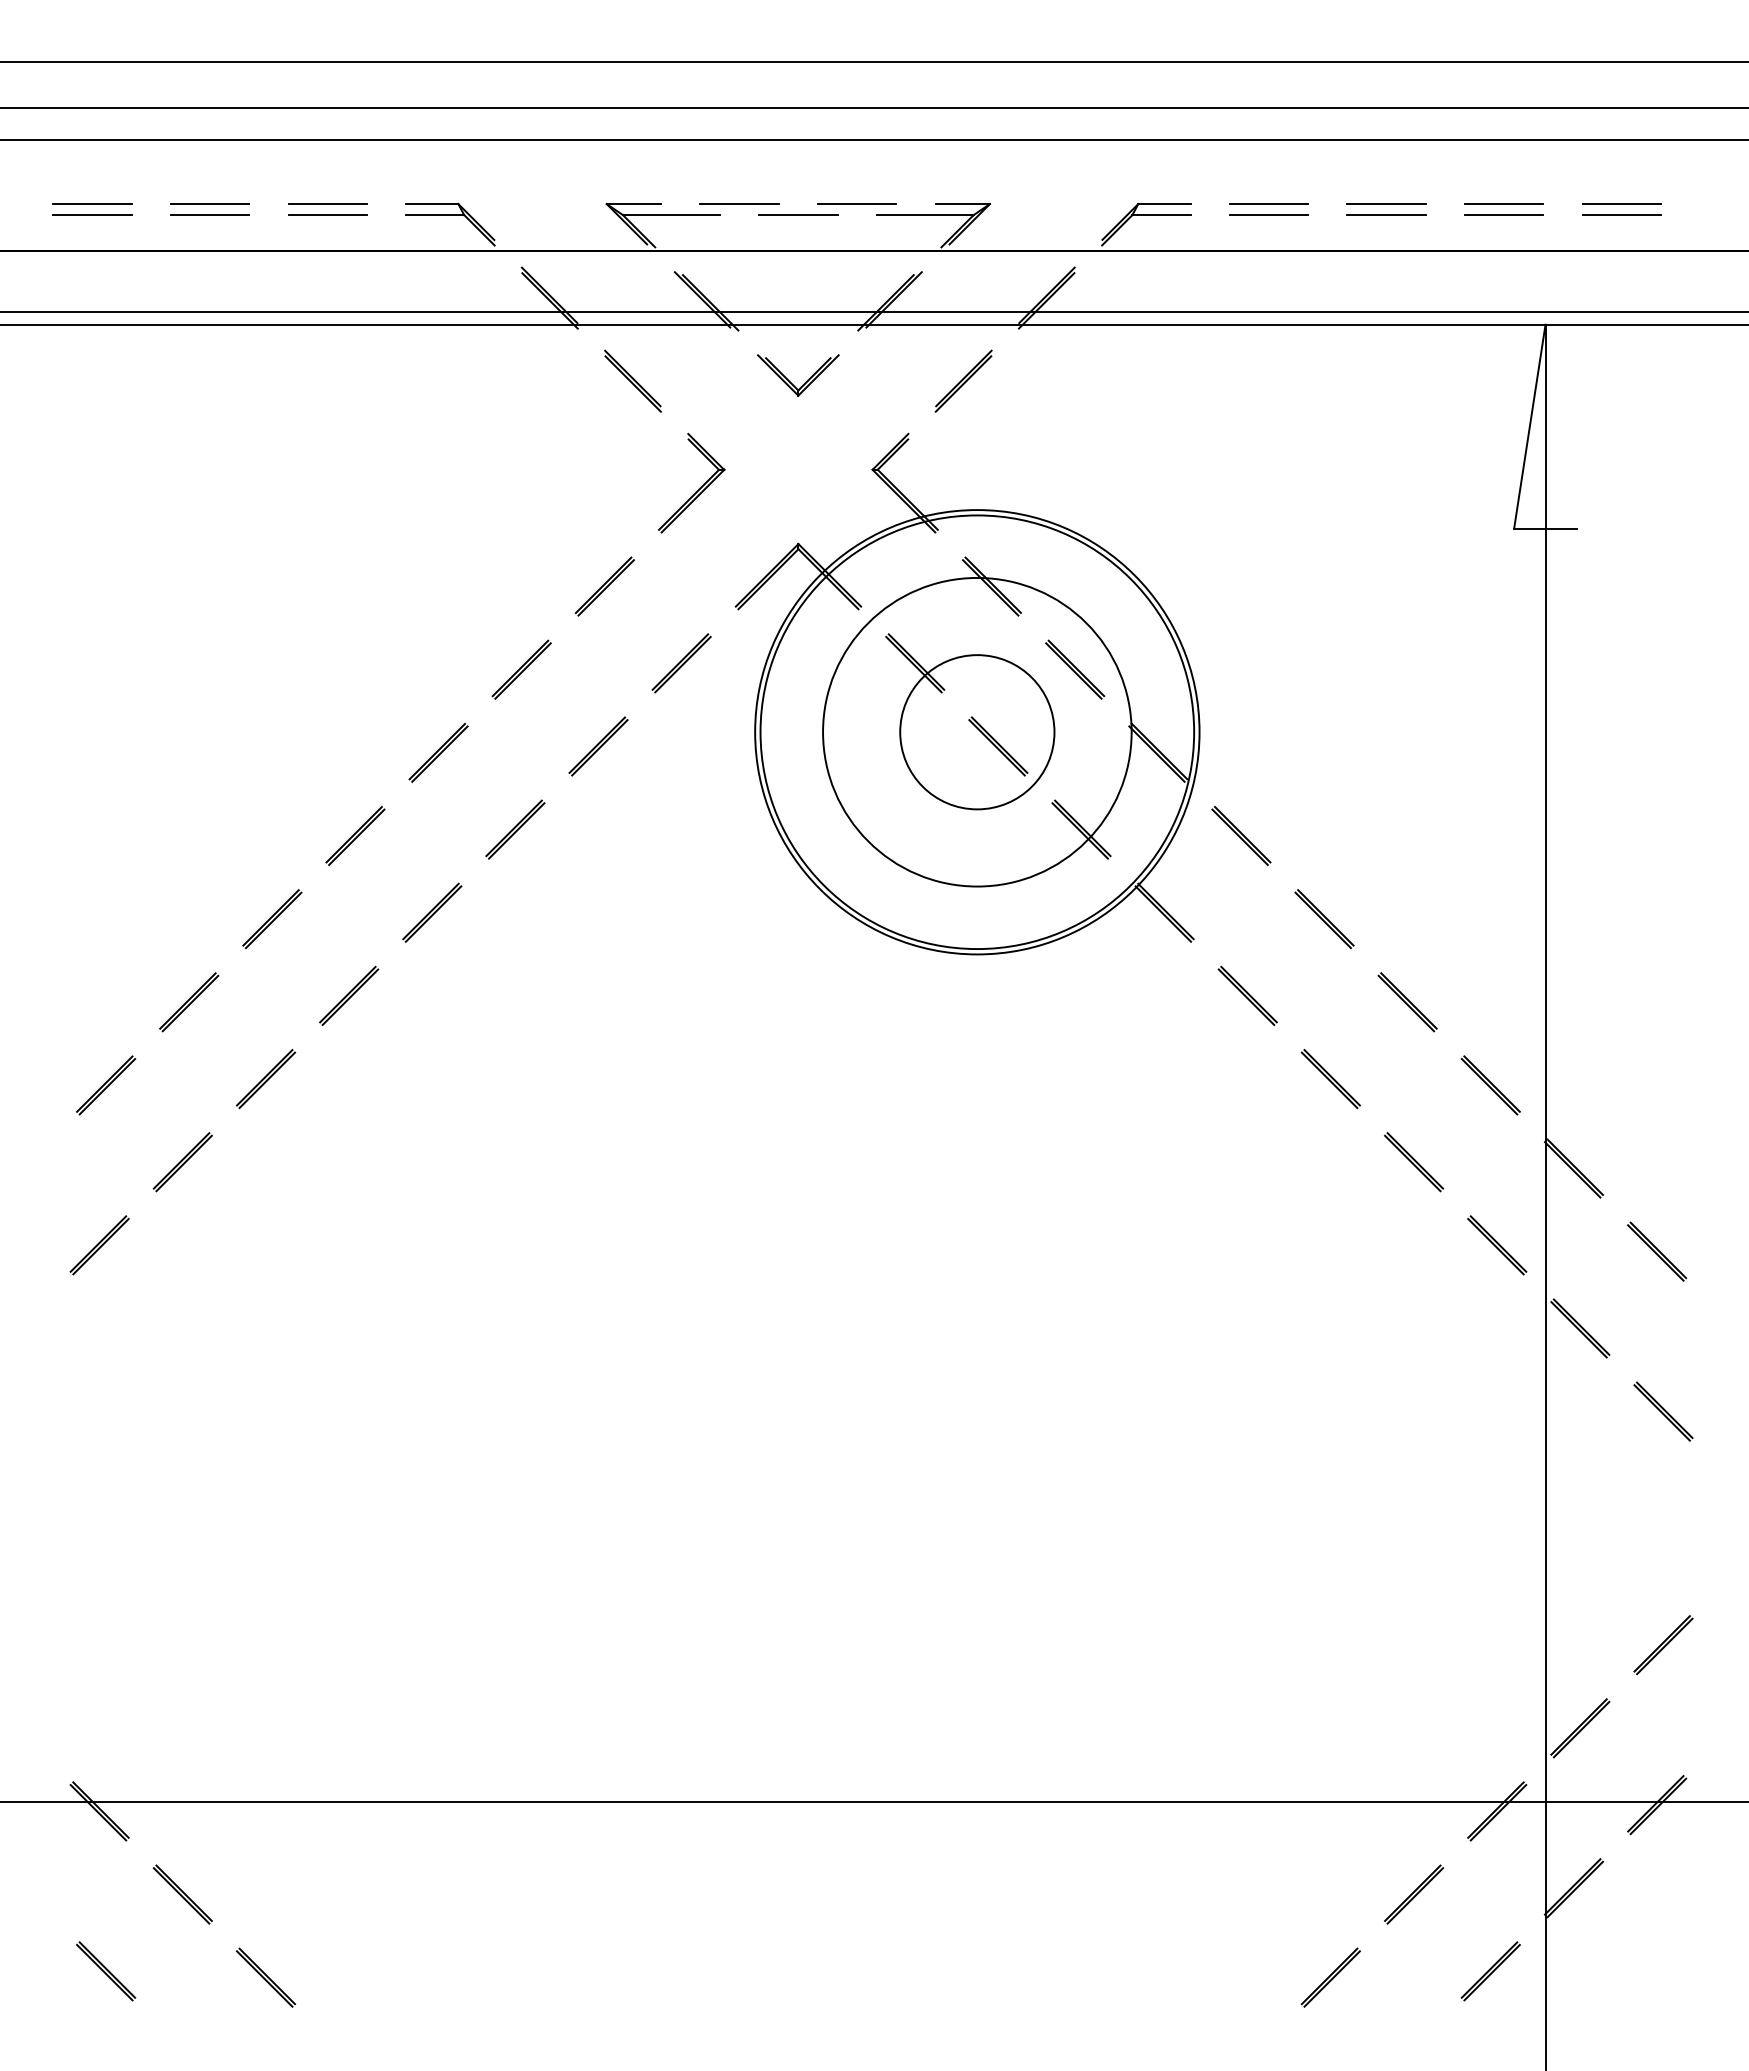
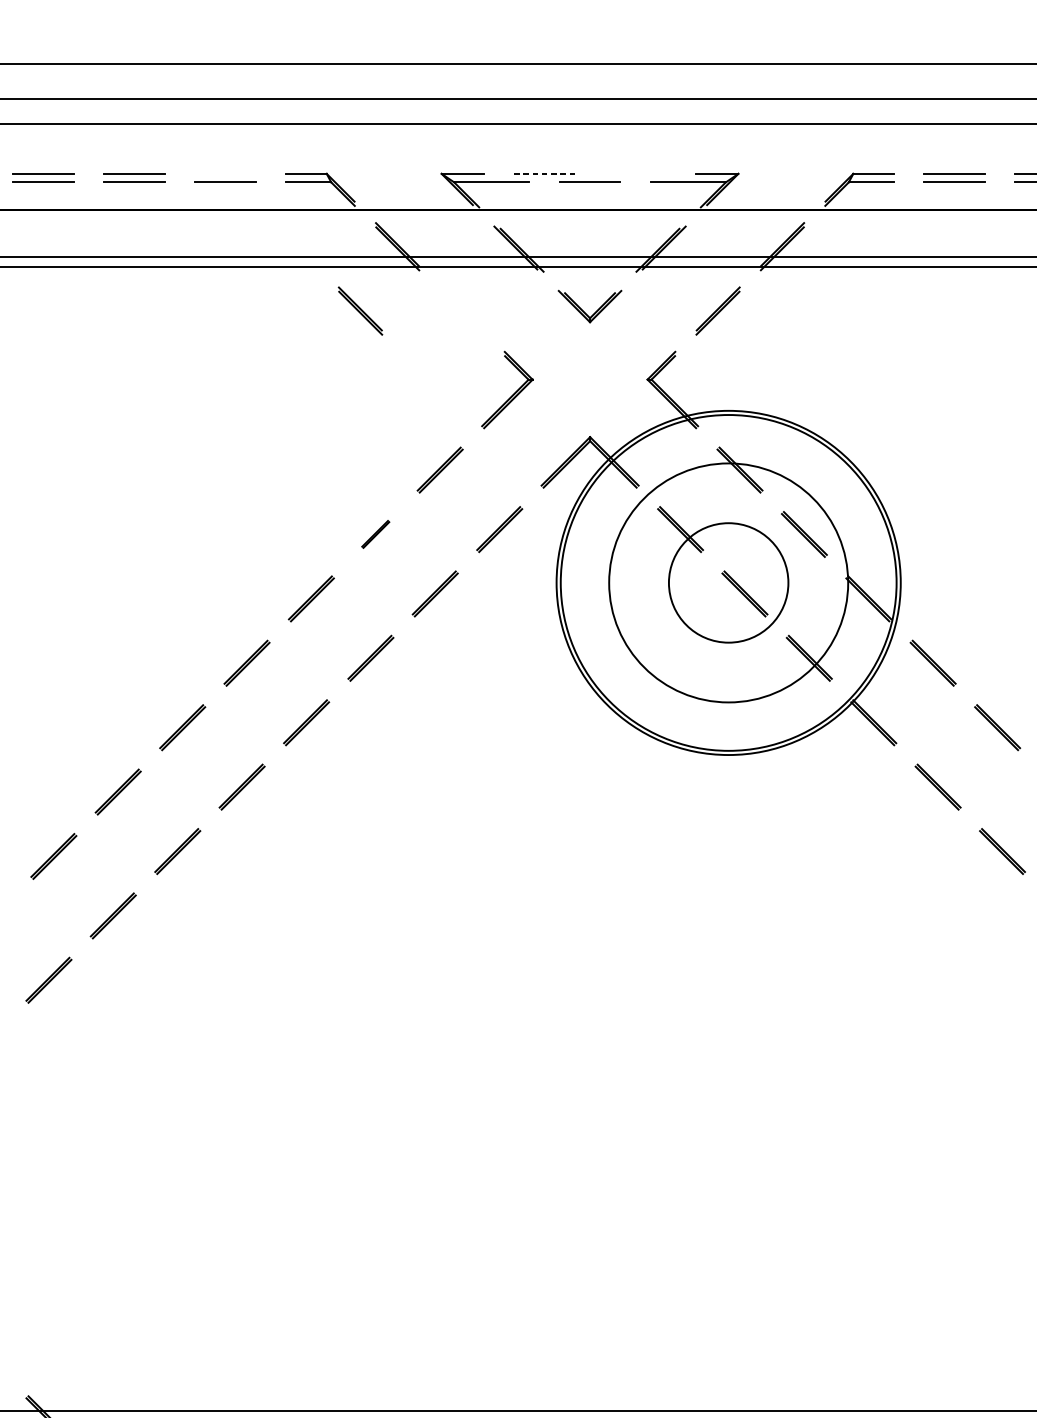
line: (327, 204) -> (225, 174), removed
line: (740, 204) -> (545, 174), solid -> dashed
line: (856, 204) -> (635, 174), removed
part: (632, 380) -> (360, 310), moved
part: (521, 669) -> (375, 534), size x0.6

